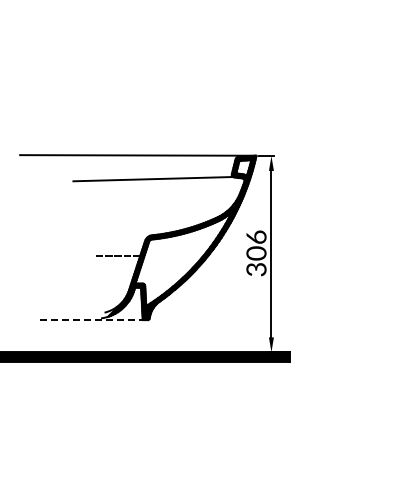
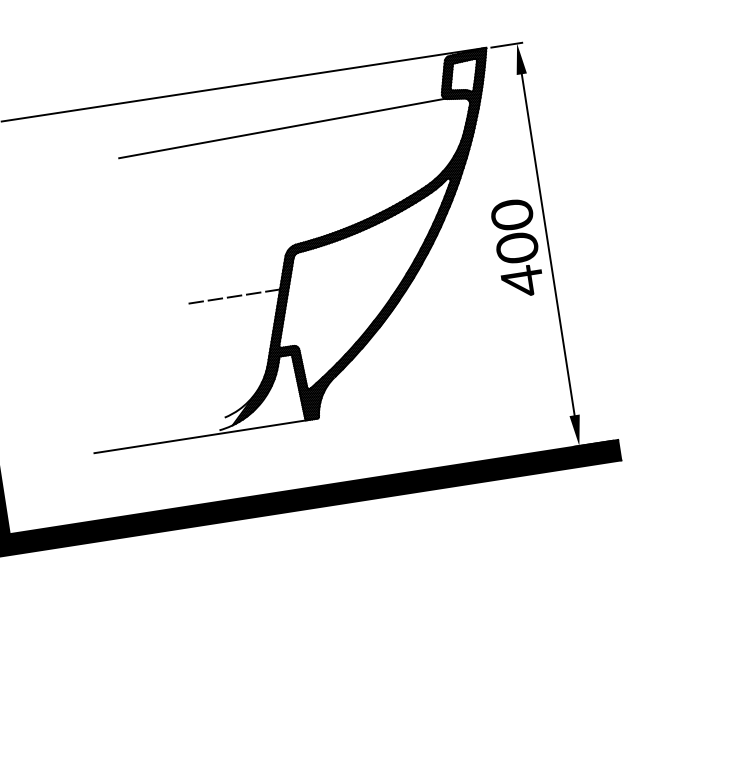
text: (256, 253) -> (517, 248), 306 -> 400
line: (91, 320) -> (200, 437), dashed -> solid

